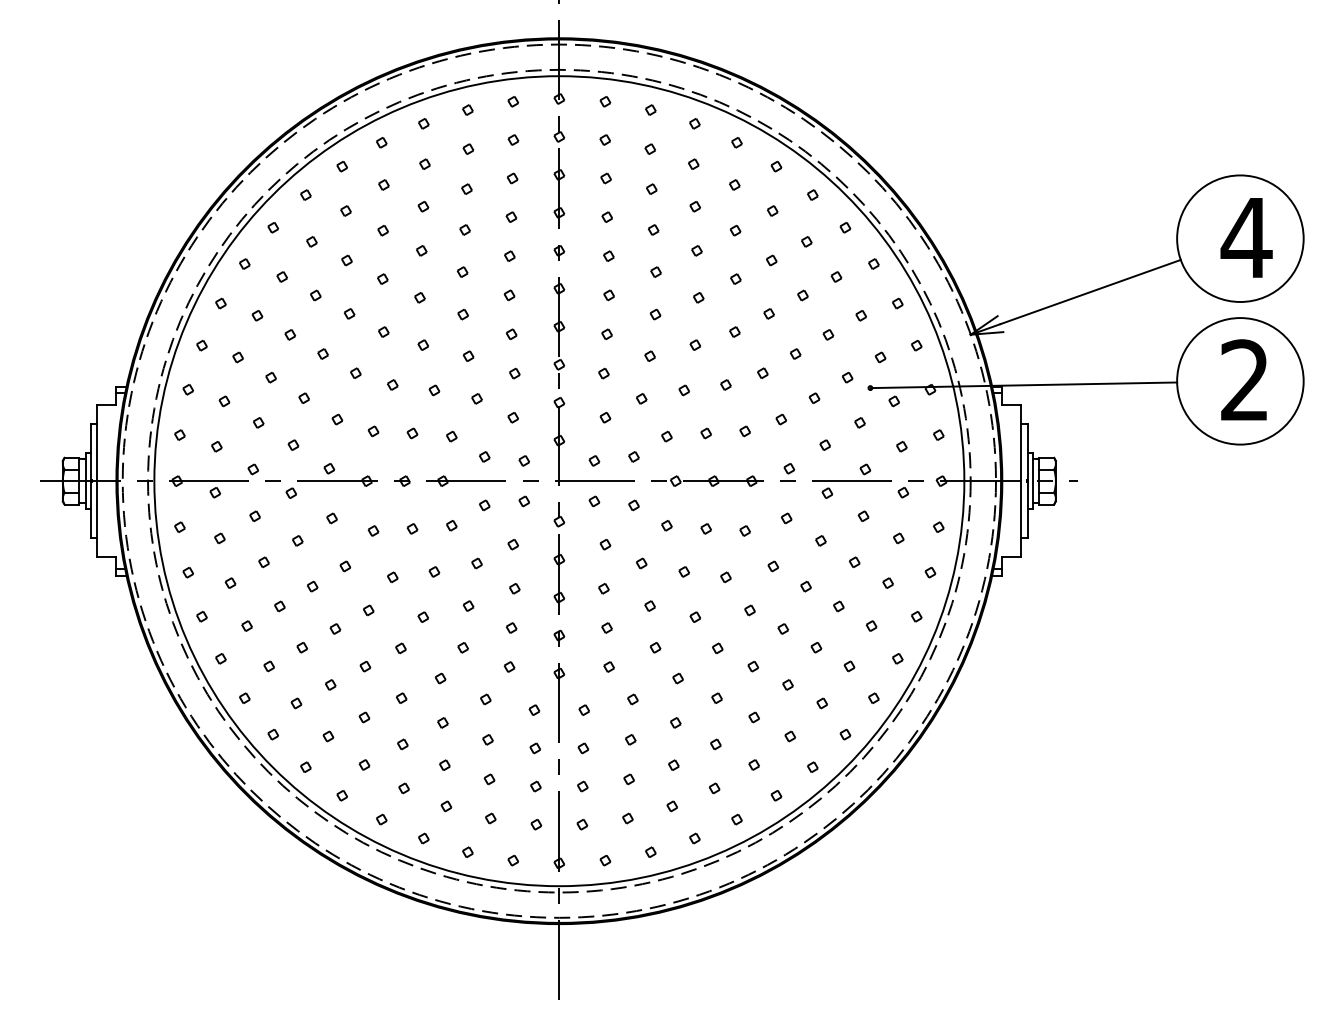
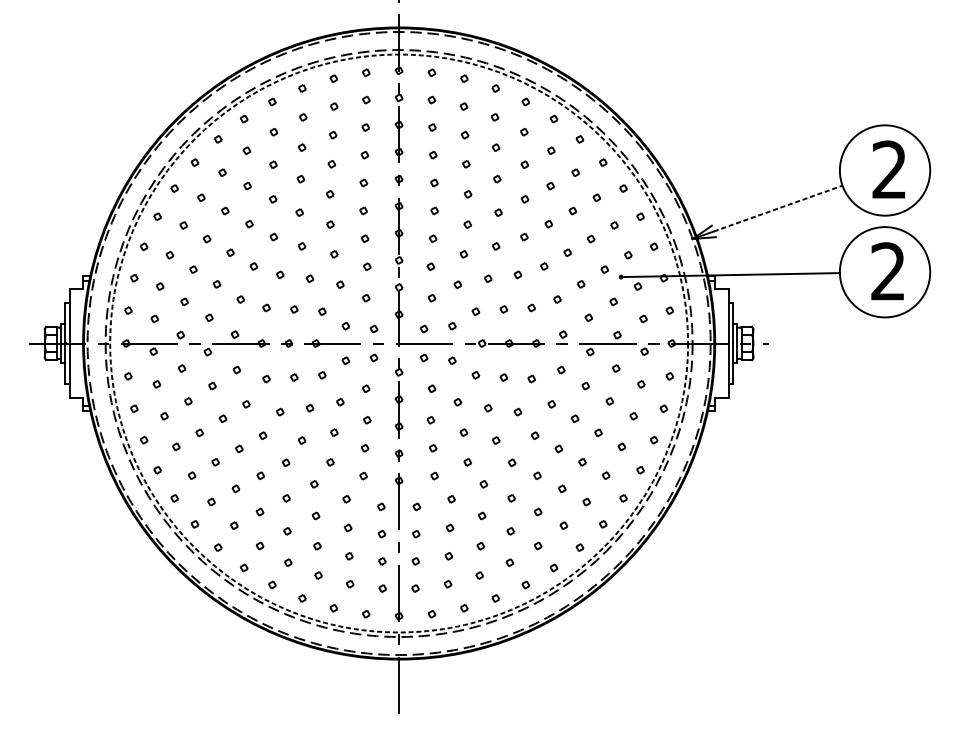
text: (1246, 236) -> (889, 168), 4 -> 2
line: (1090, 292) -> (778, 208), solid -> dashed
circle: (559, 481) -> (399, 343), solid -> dashed

